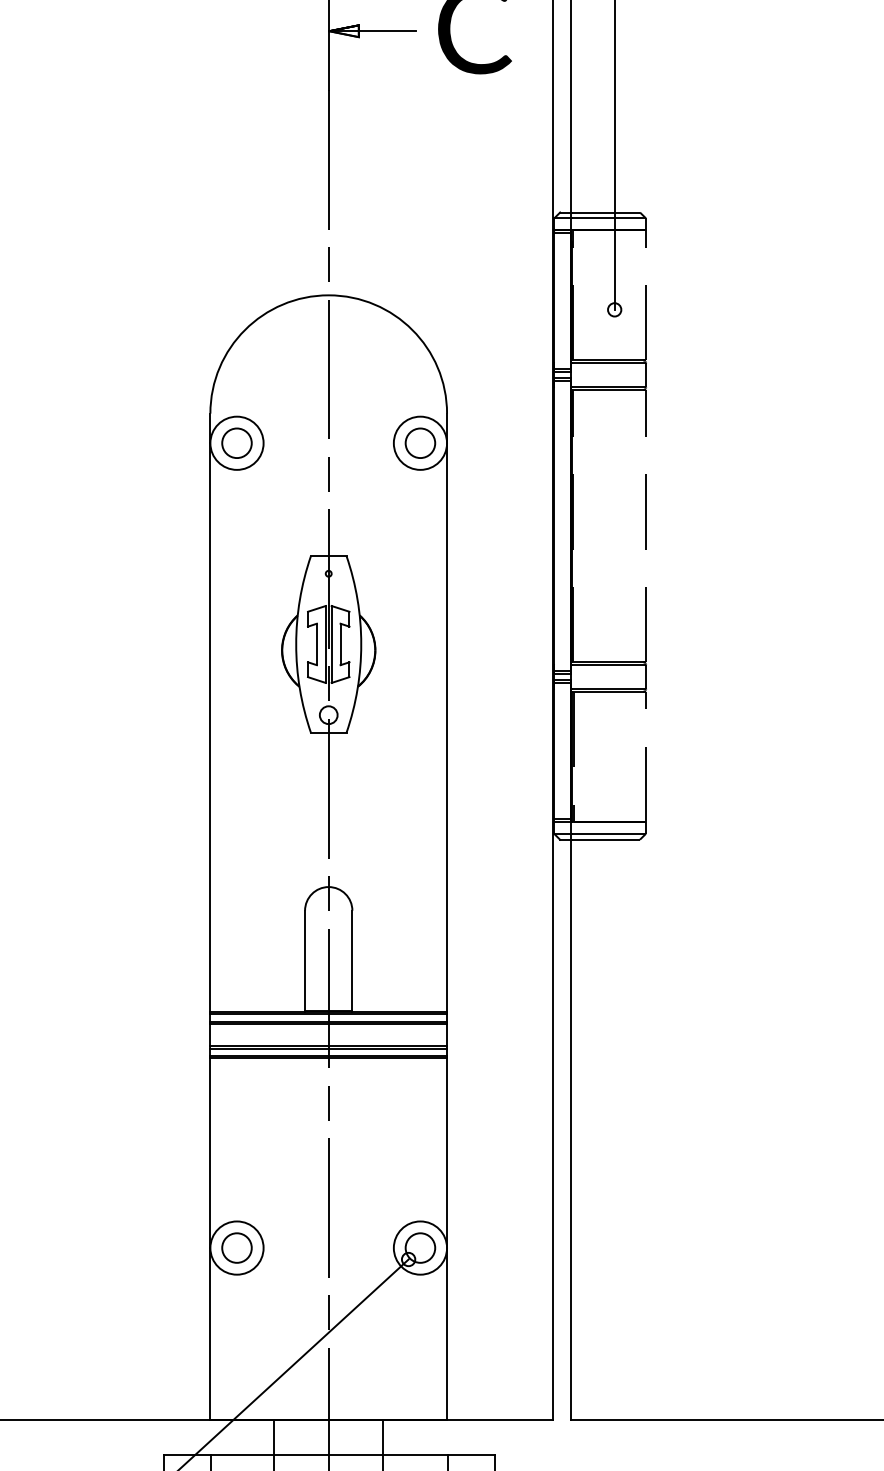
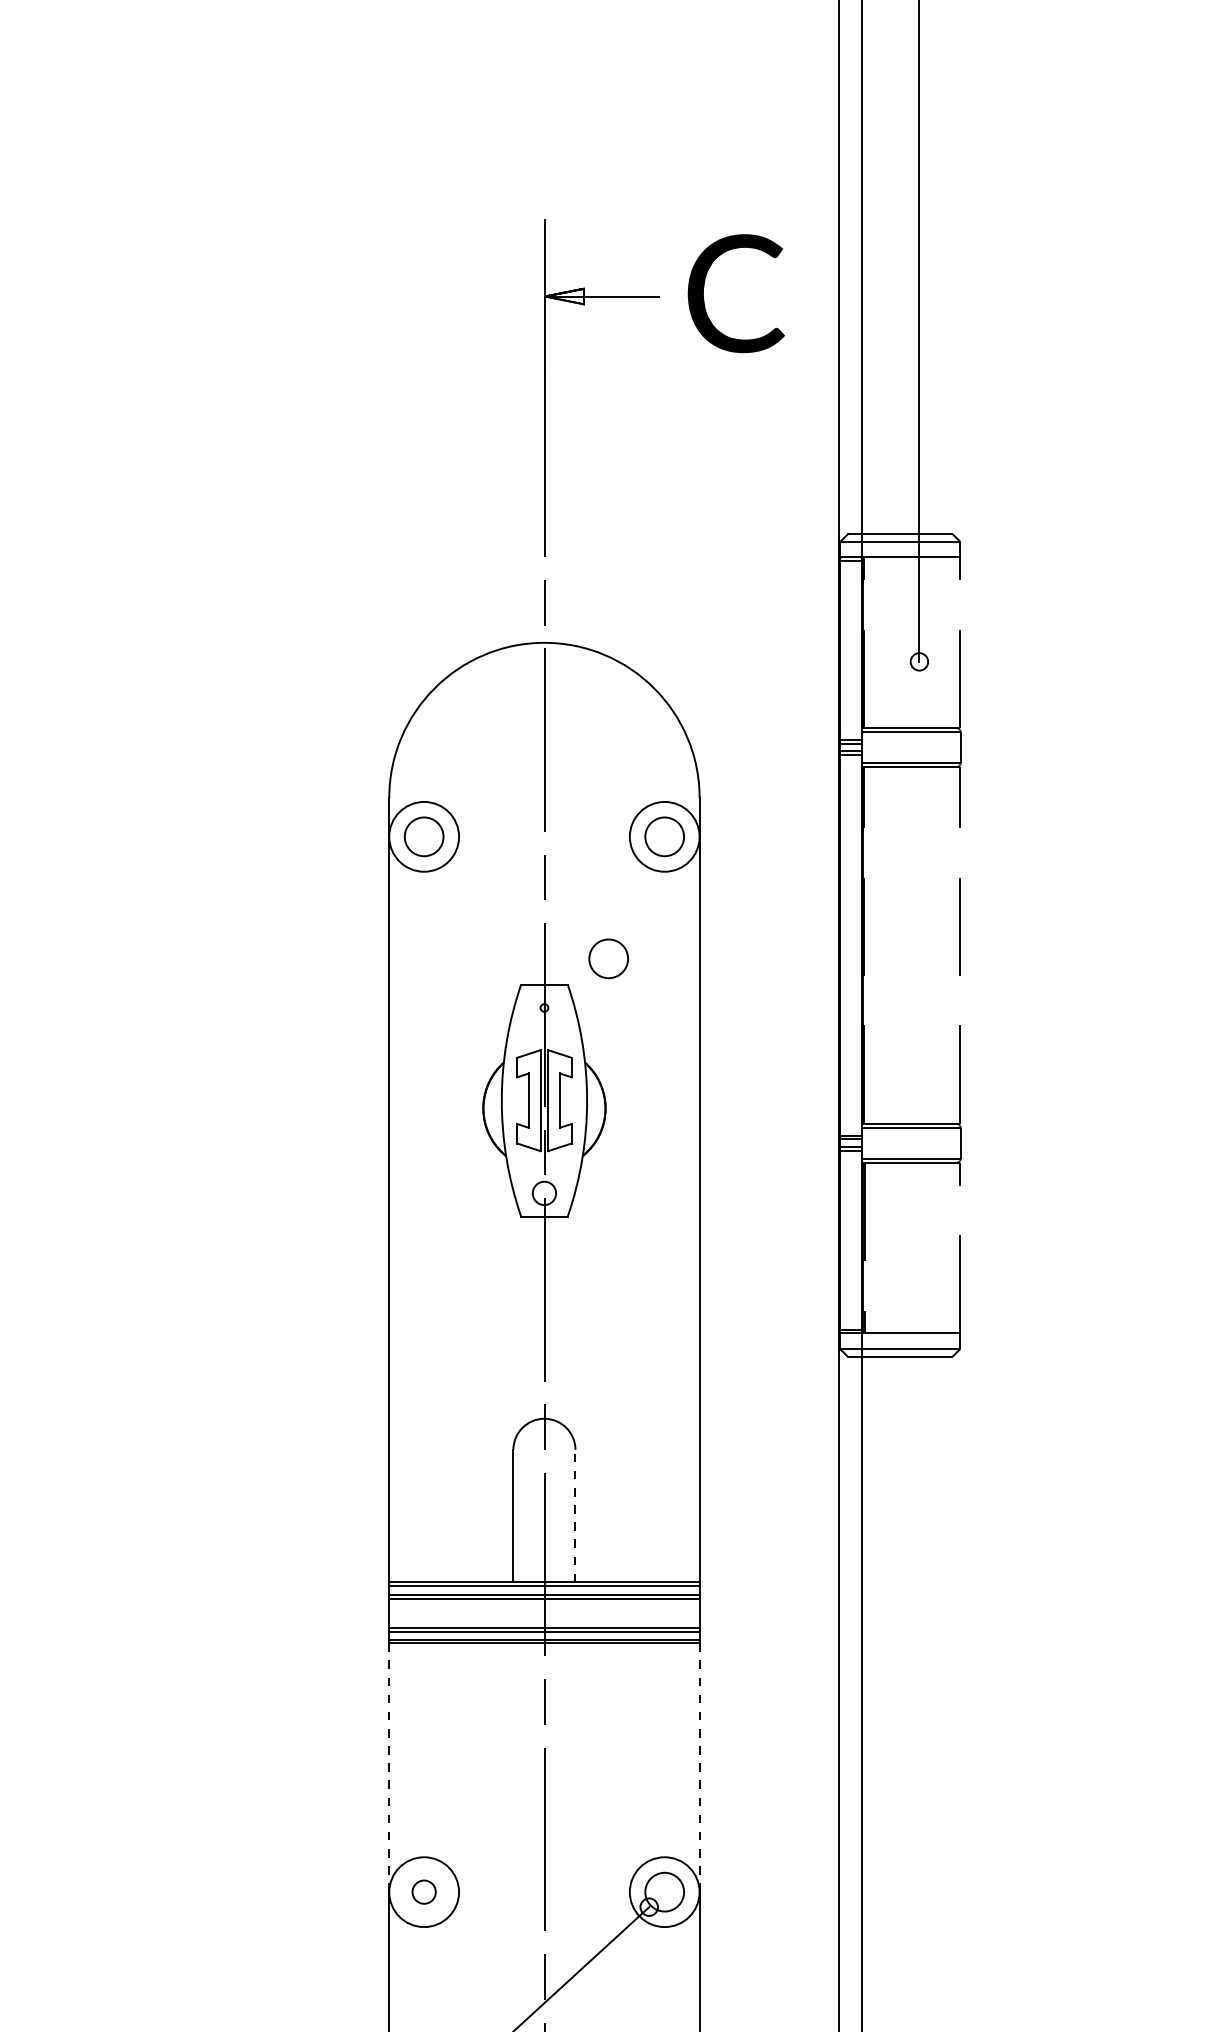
circle: (377, 536) -> (608, 958), added
line: (352, 960) -> (575, 1515), solid -> dashed
line: (210, 1153) -> (389, 1768), solid -> dashed
line: (446, 1153) -> (699, 1768), solid -> dashed
circle: (236, 1247) -> (423, 1891), size x0.6

